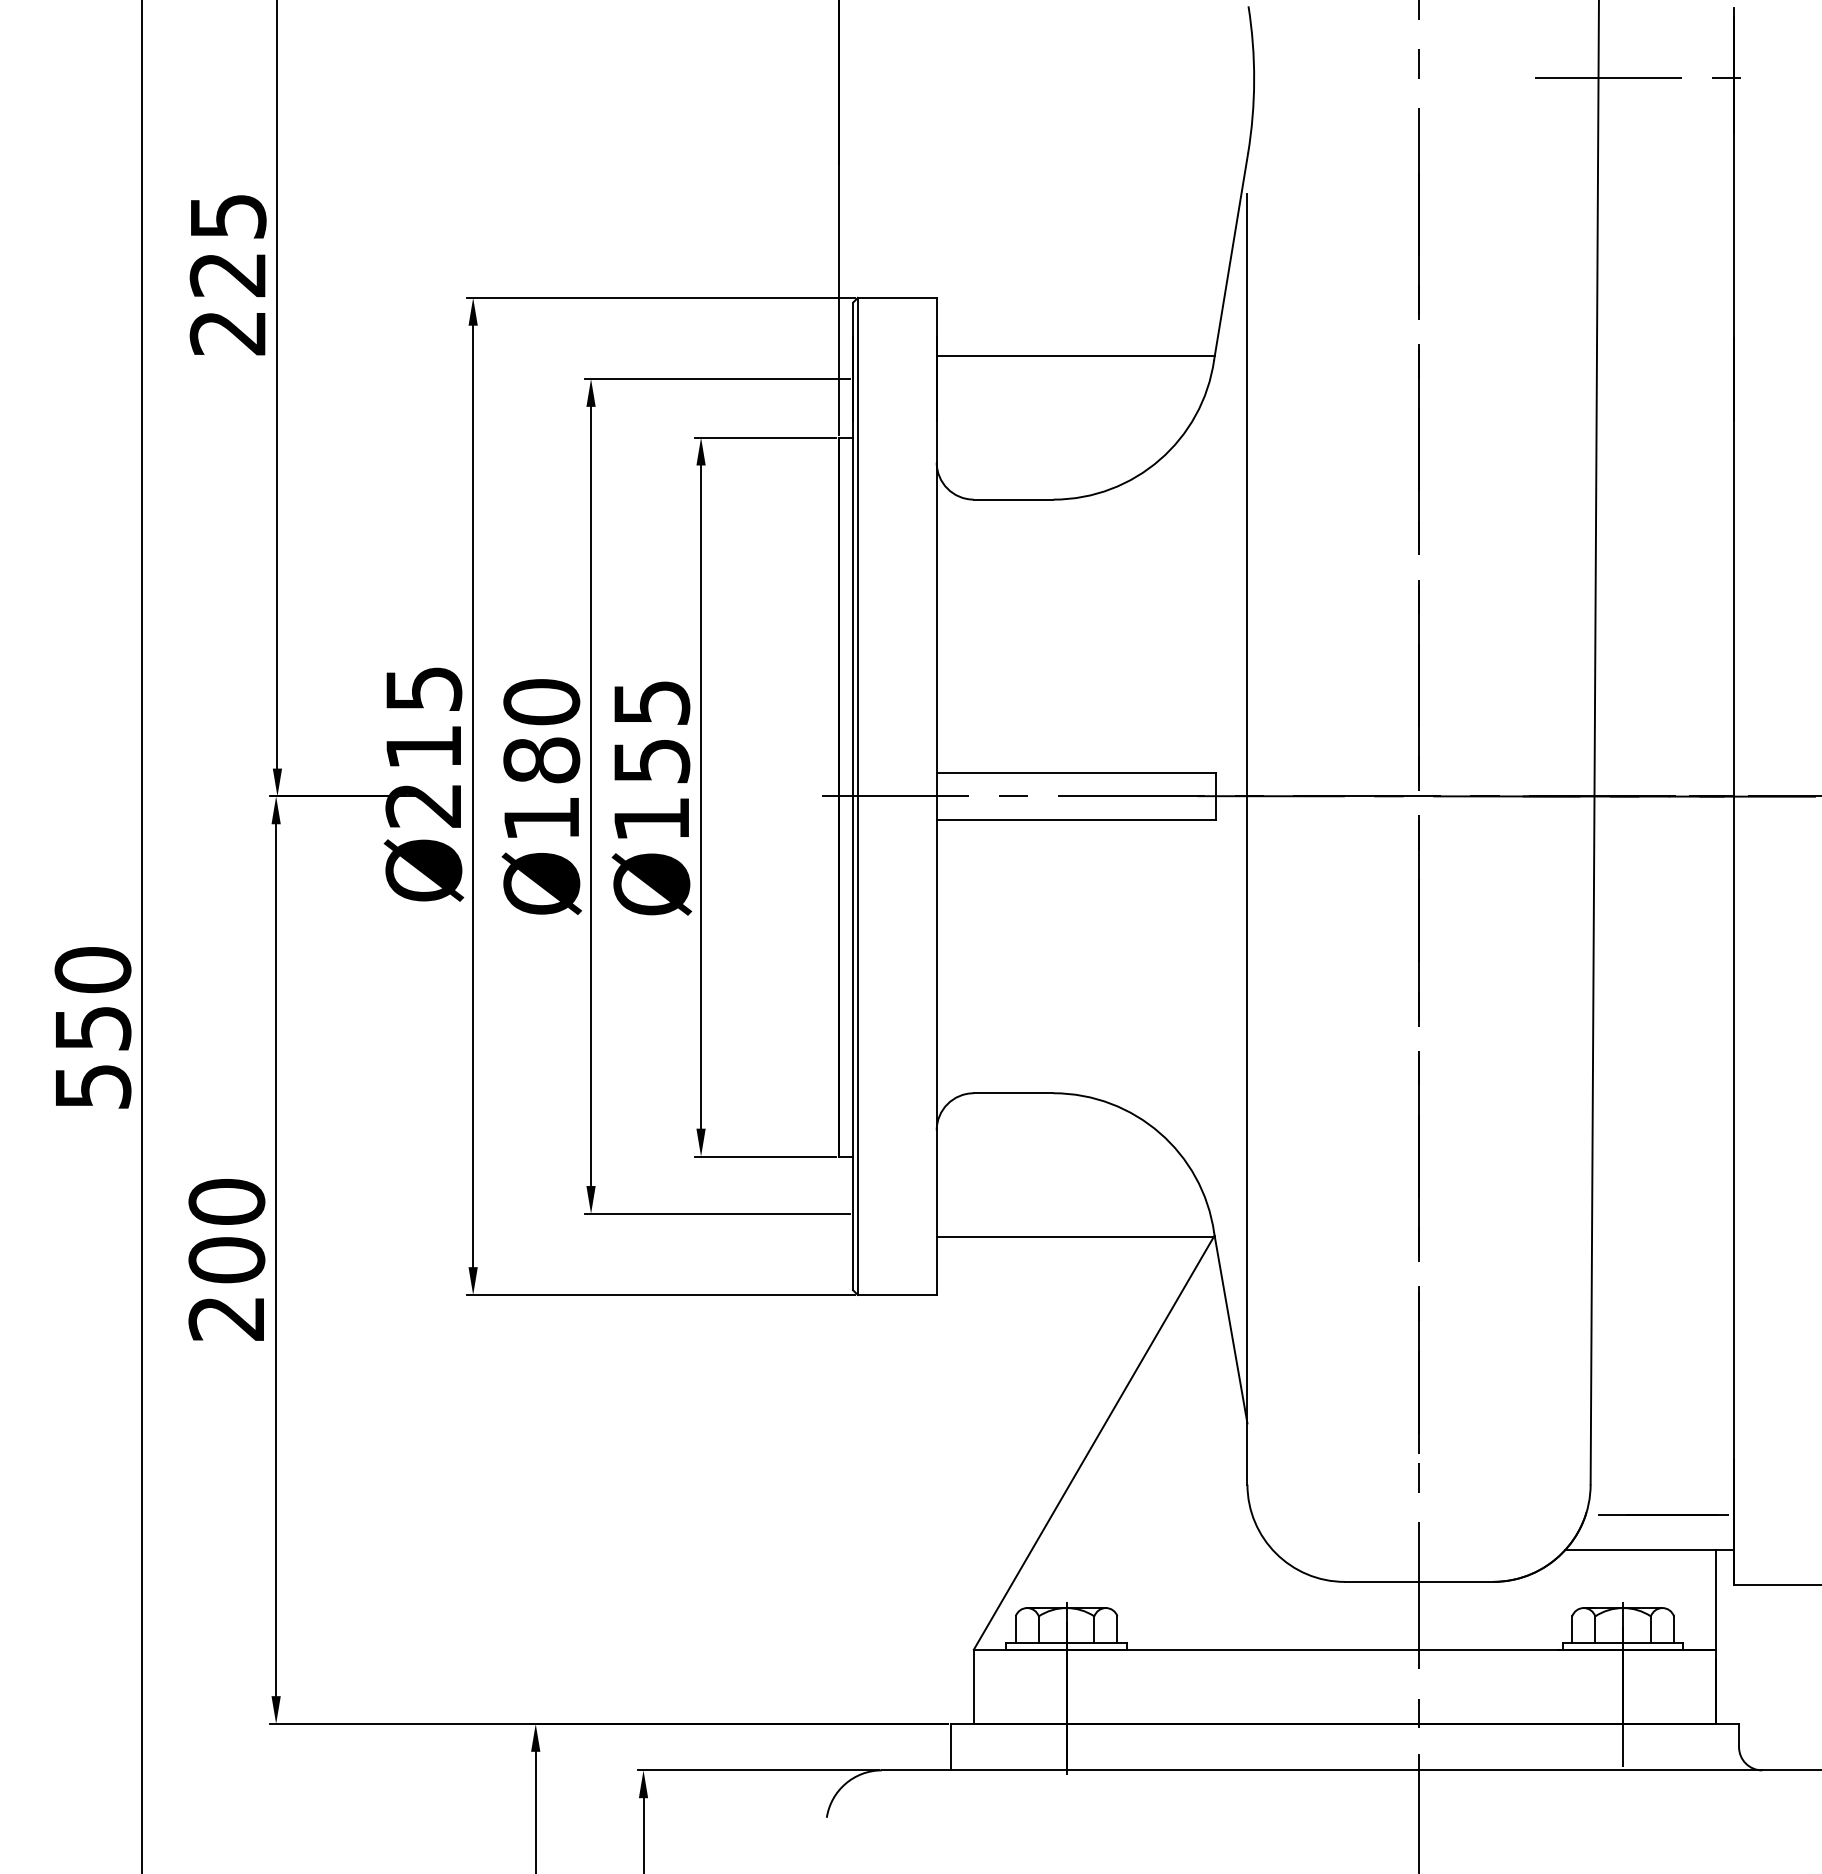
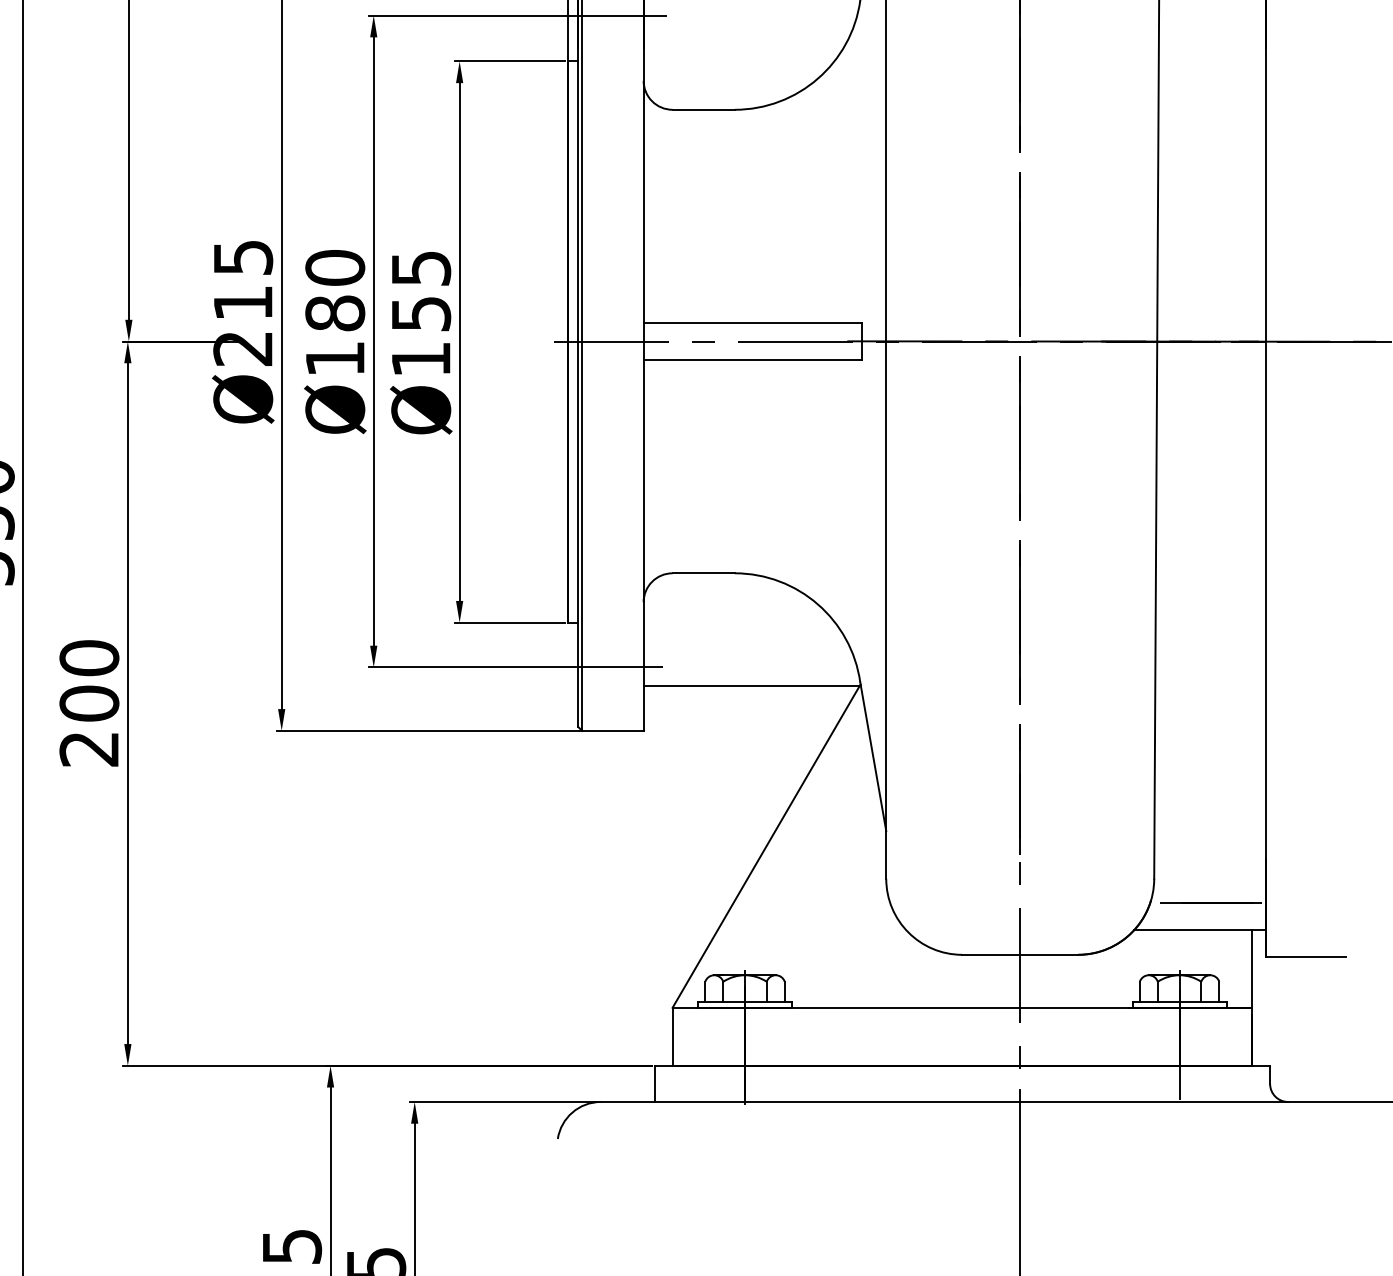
line: (909, 379) -> (622, 15), added
line: (907, 1213) -> (620, 667), added

